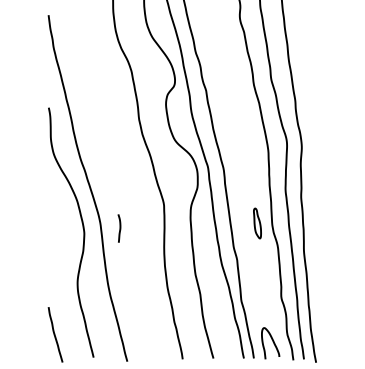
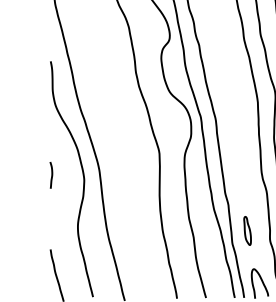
part: (257, 223) -> (247, 230), moved
curve: (119, 228) -> (51, 175), moved

